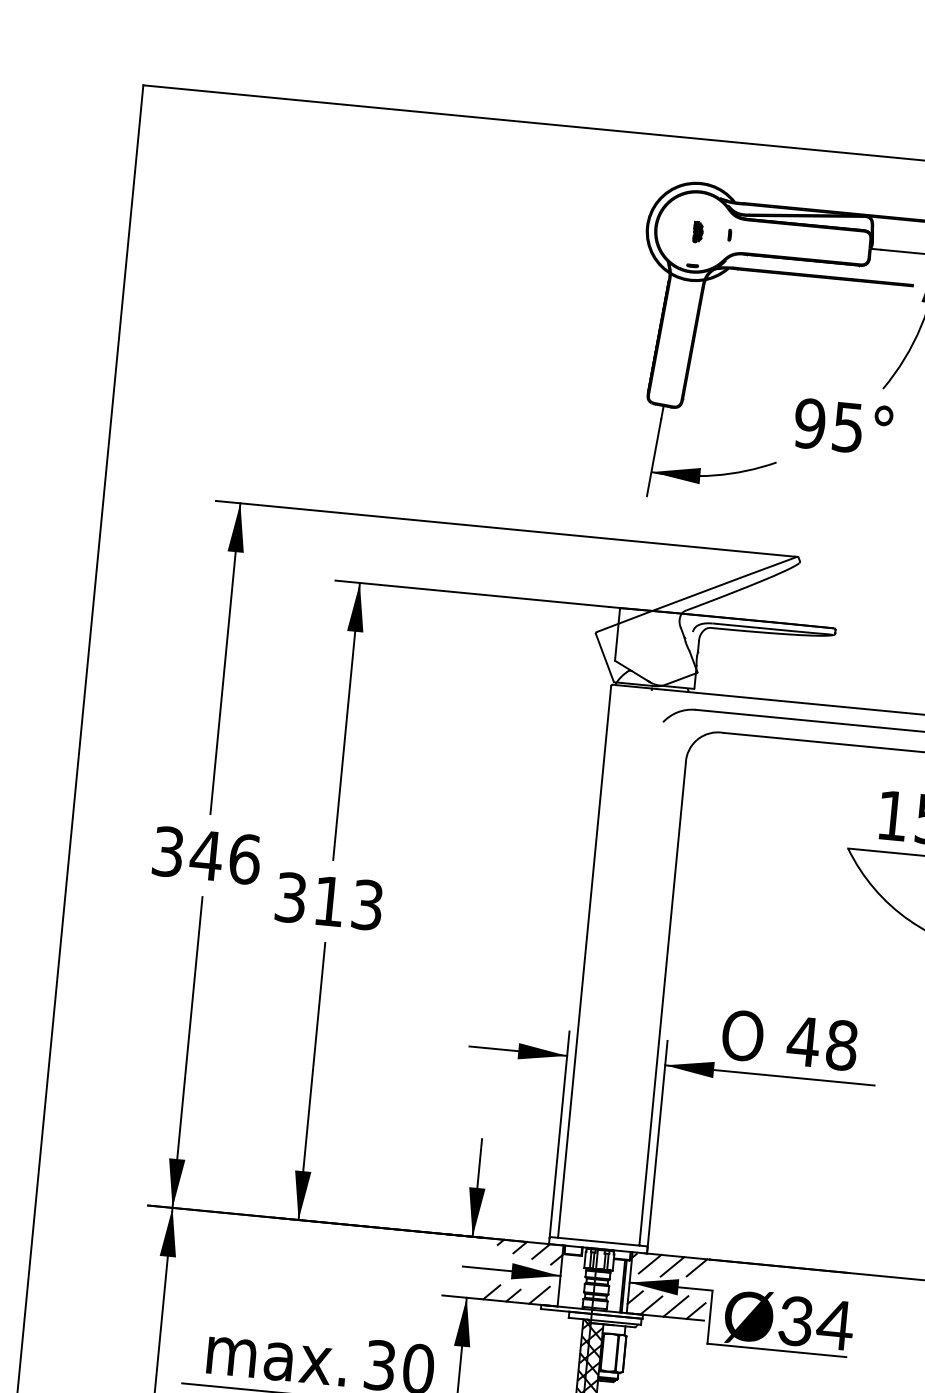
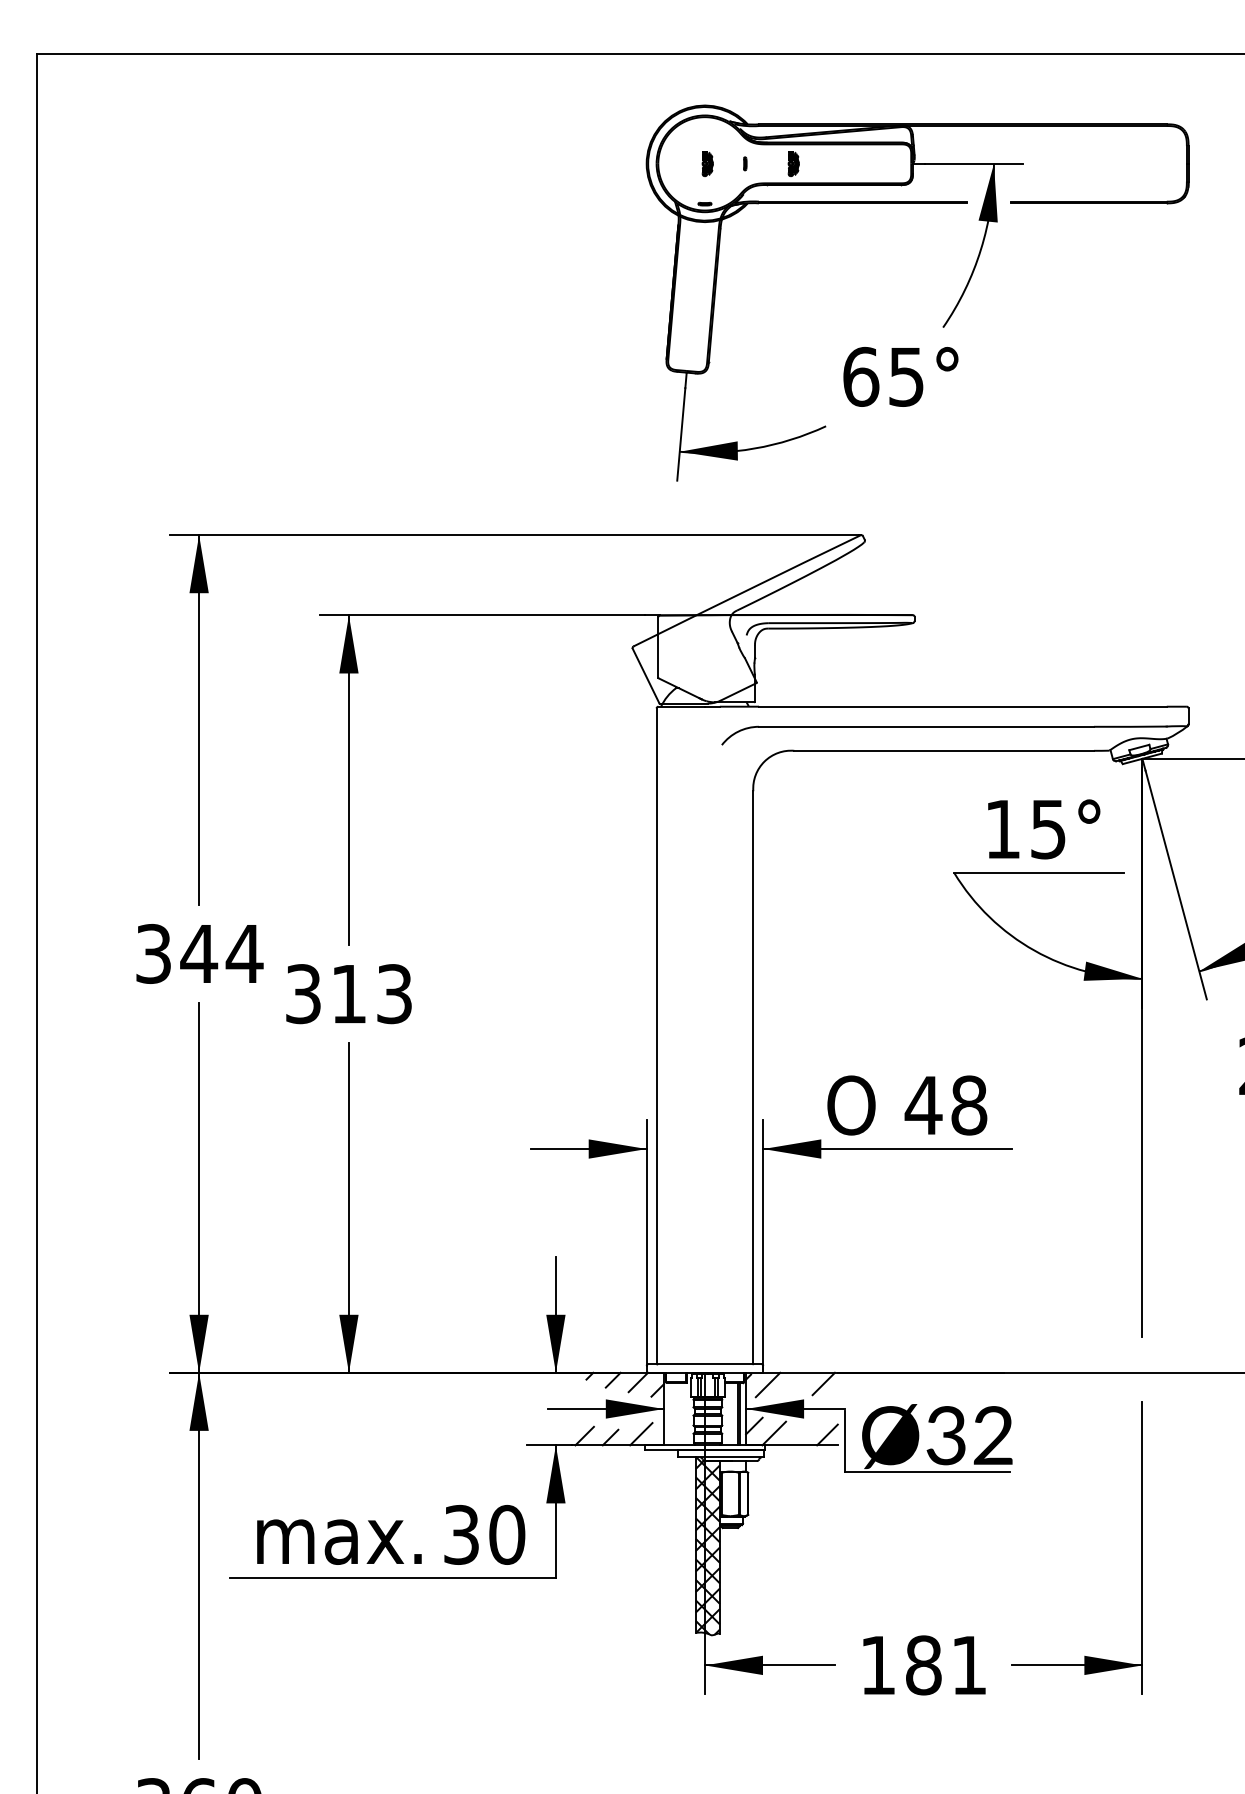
part: (770, 238) -> (793, 163), added
text: (810, 423) -> (861, 376), 95° -> 65°
text: (244, 858) -> (244, 953), 346 -> 344
line: (672, 1266) -> (794, 1385), removed
line: (675, 1306) -> (802, 1431), removed
text: (834, 1324) -> (992, 1435), Ø34 -> Ø32

